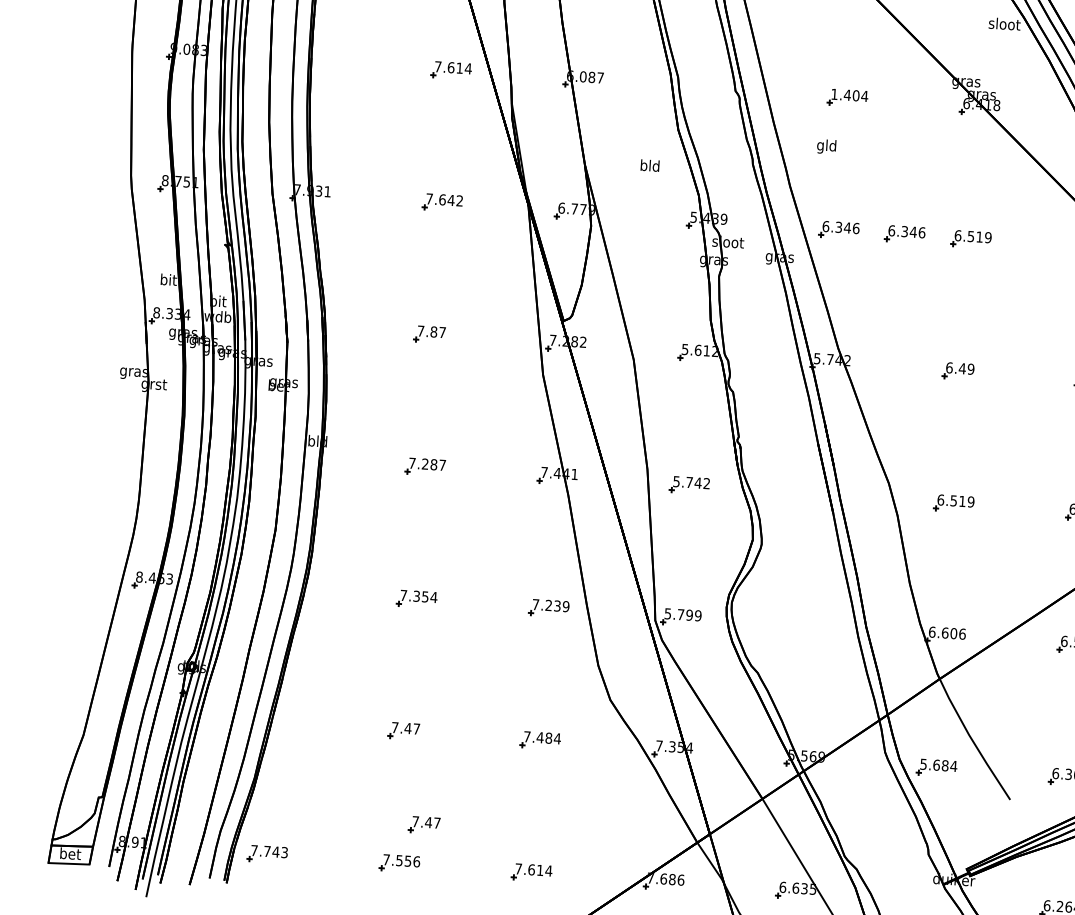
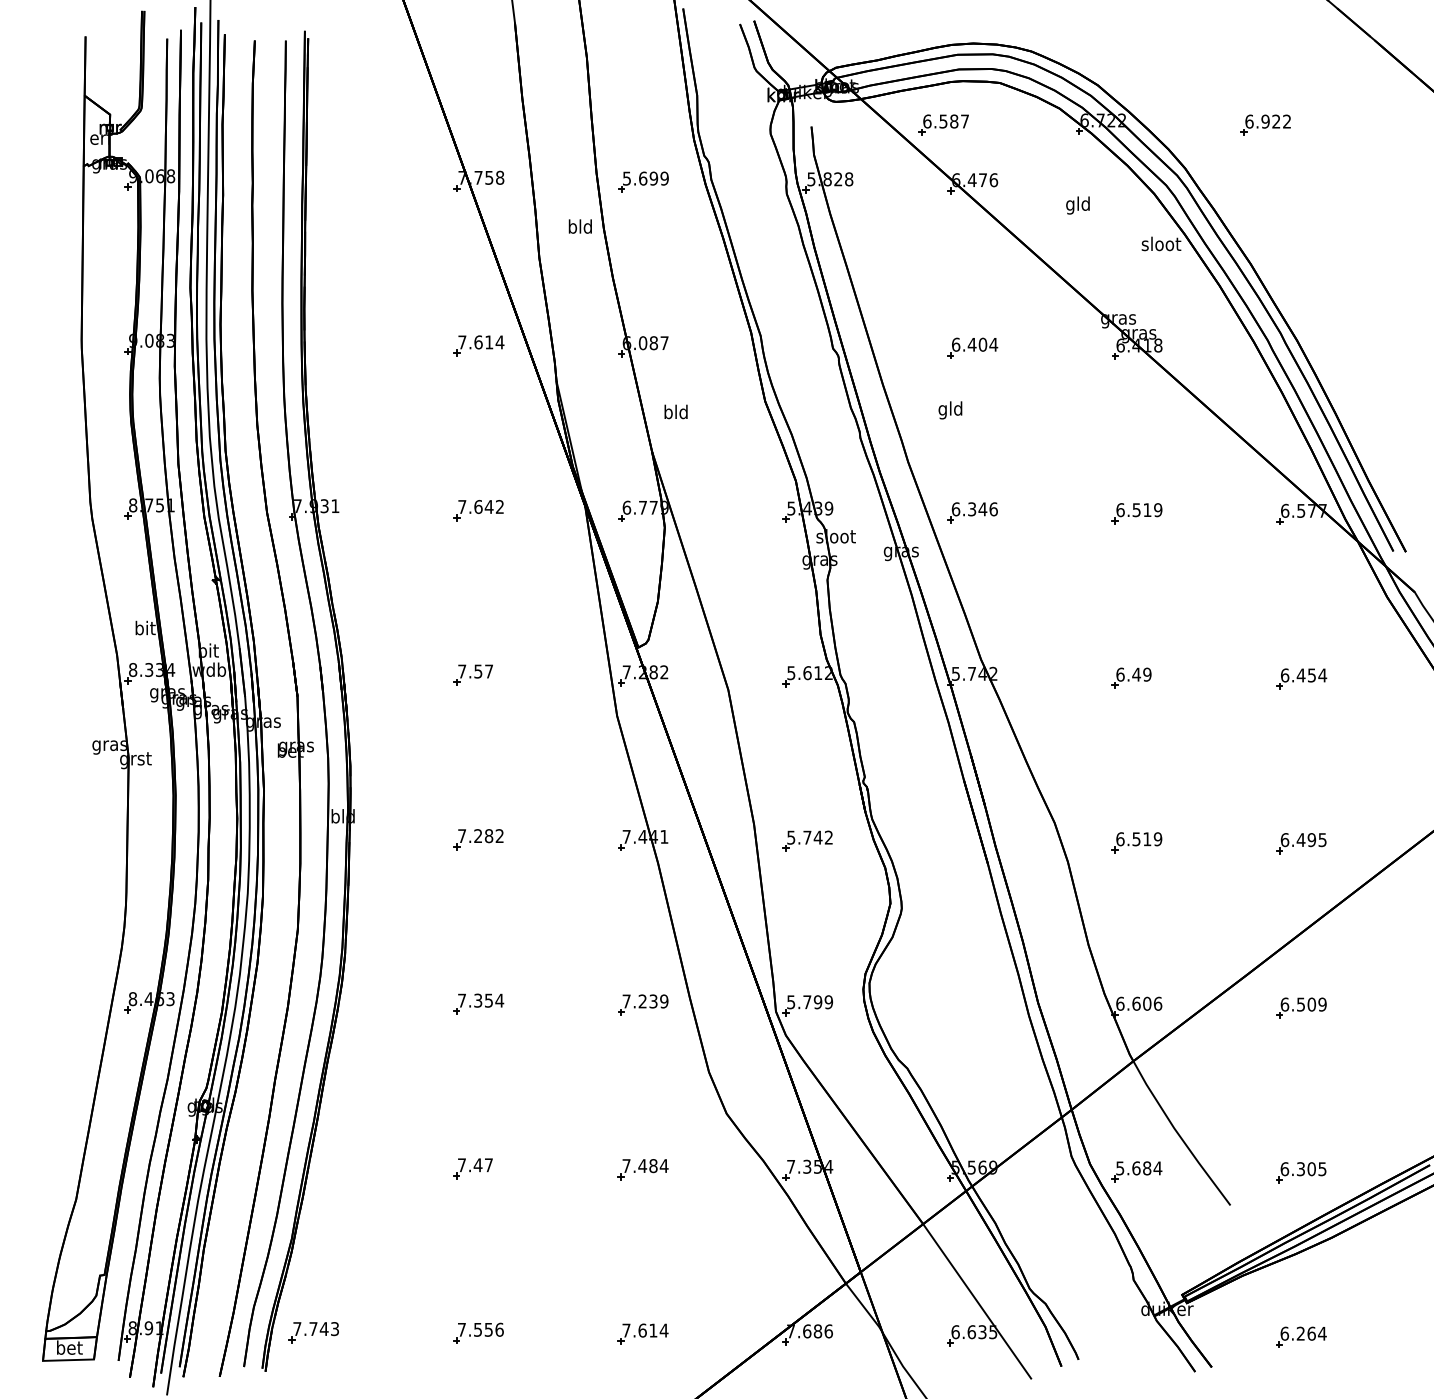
text: (834, 94) -> (956, 344), 1.404 -> 6.404
text: (649, 165) -> (675, 411), moved
part: (904, 234) -> (1054, 512), removed
text: (434, 331) -> (478, 671), 7.87 -> 7.57
text: (442, 464) -> (499, 835), 7.287 -> 7.282
part: (423, 824) -> (505, 1283), removed

